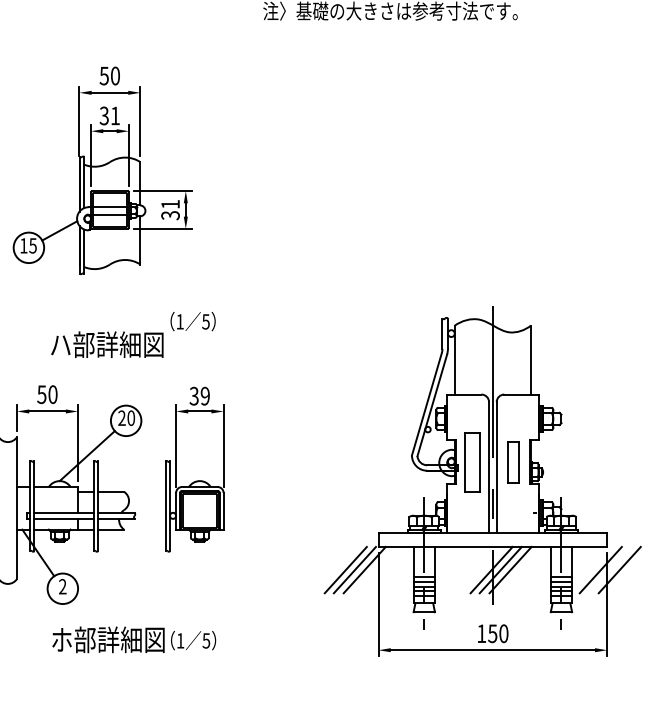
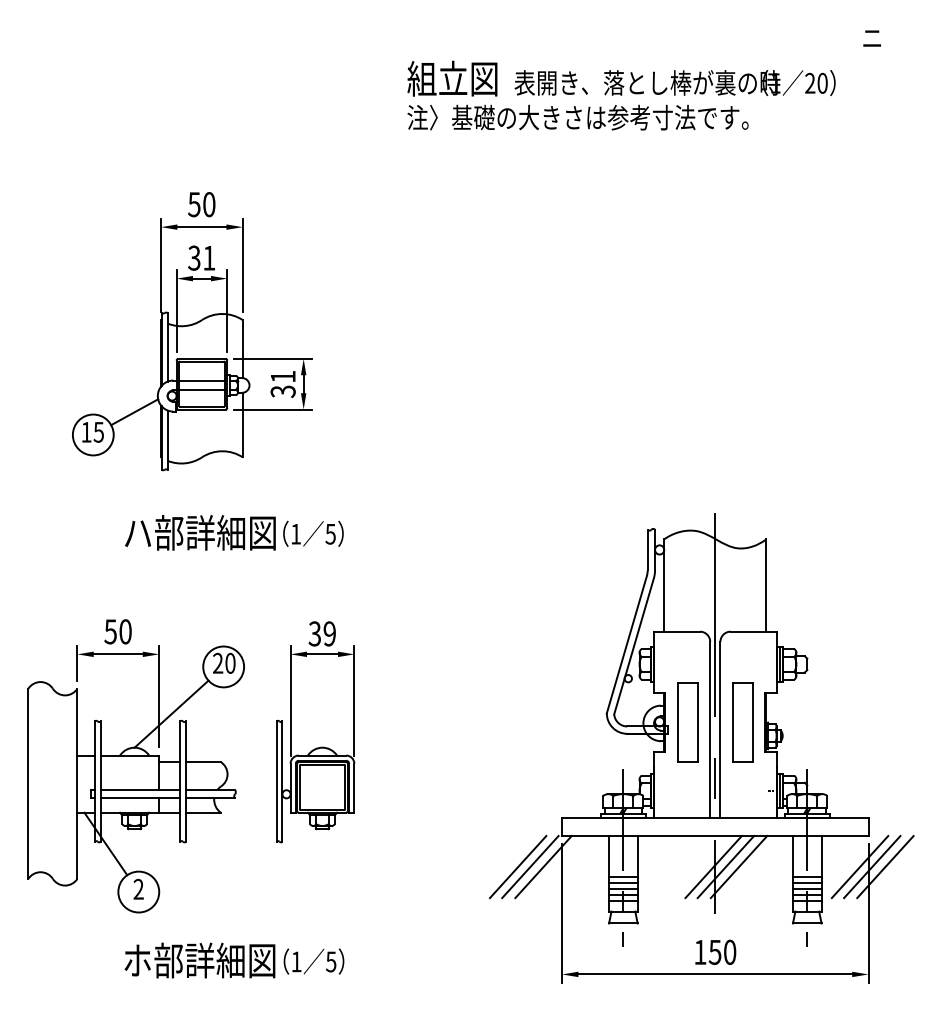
text: (107, 344) -> (200, 532), moved
part: (513, 462) -> (742, 722), size x1.43
line: (610, 570) -> (872, 867), added

